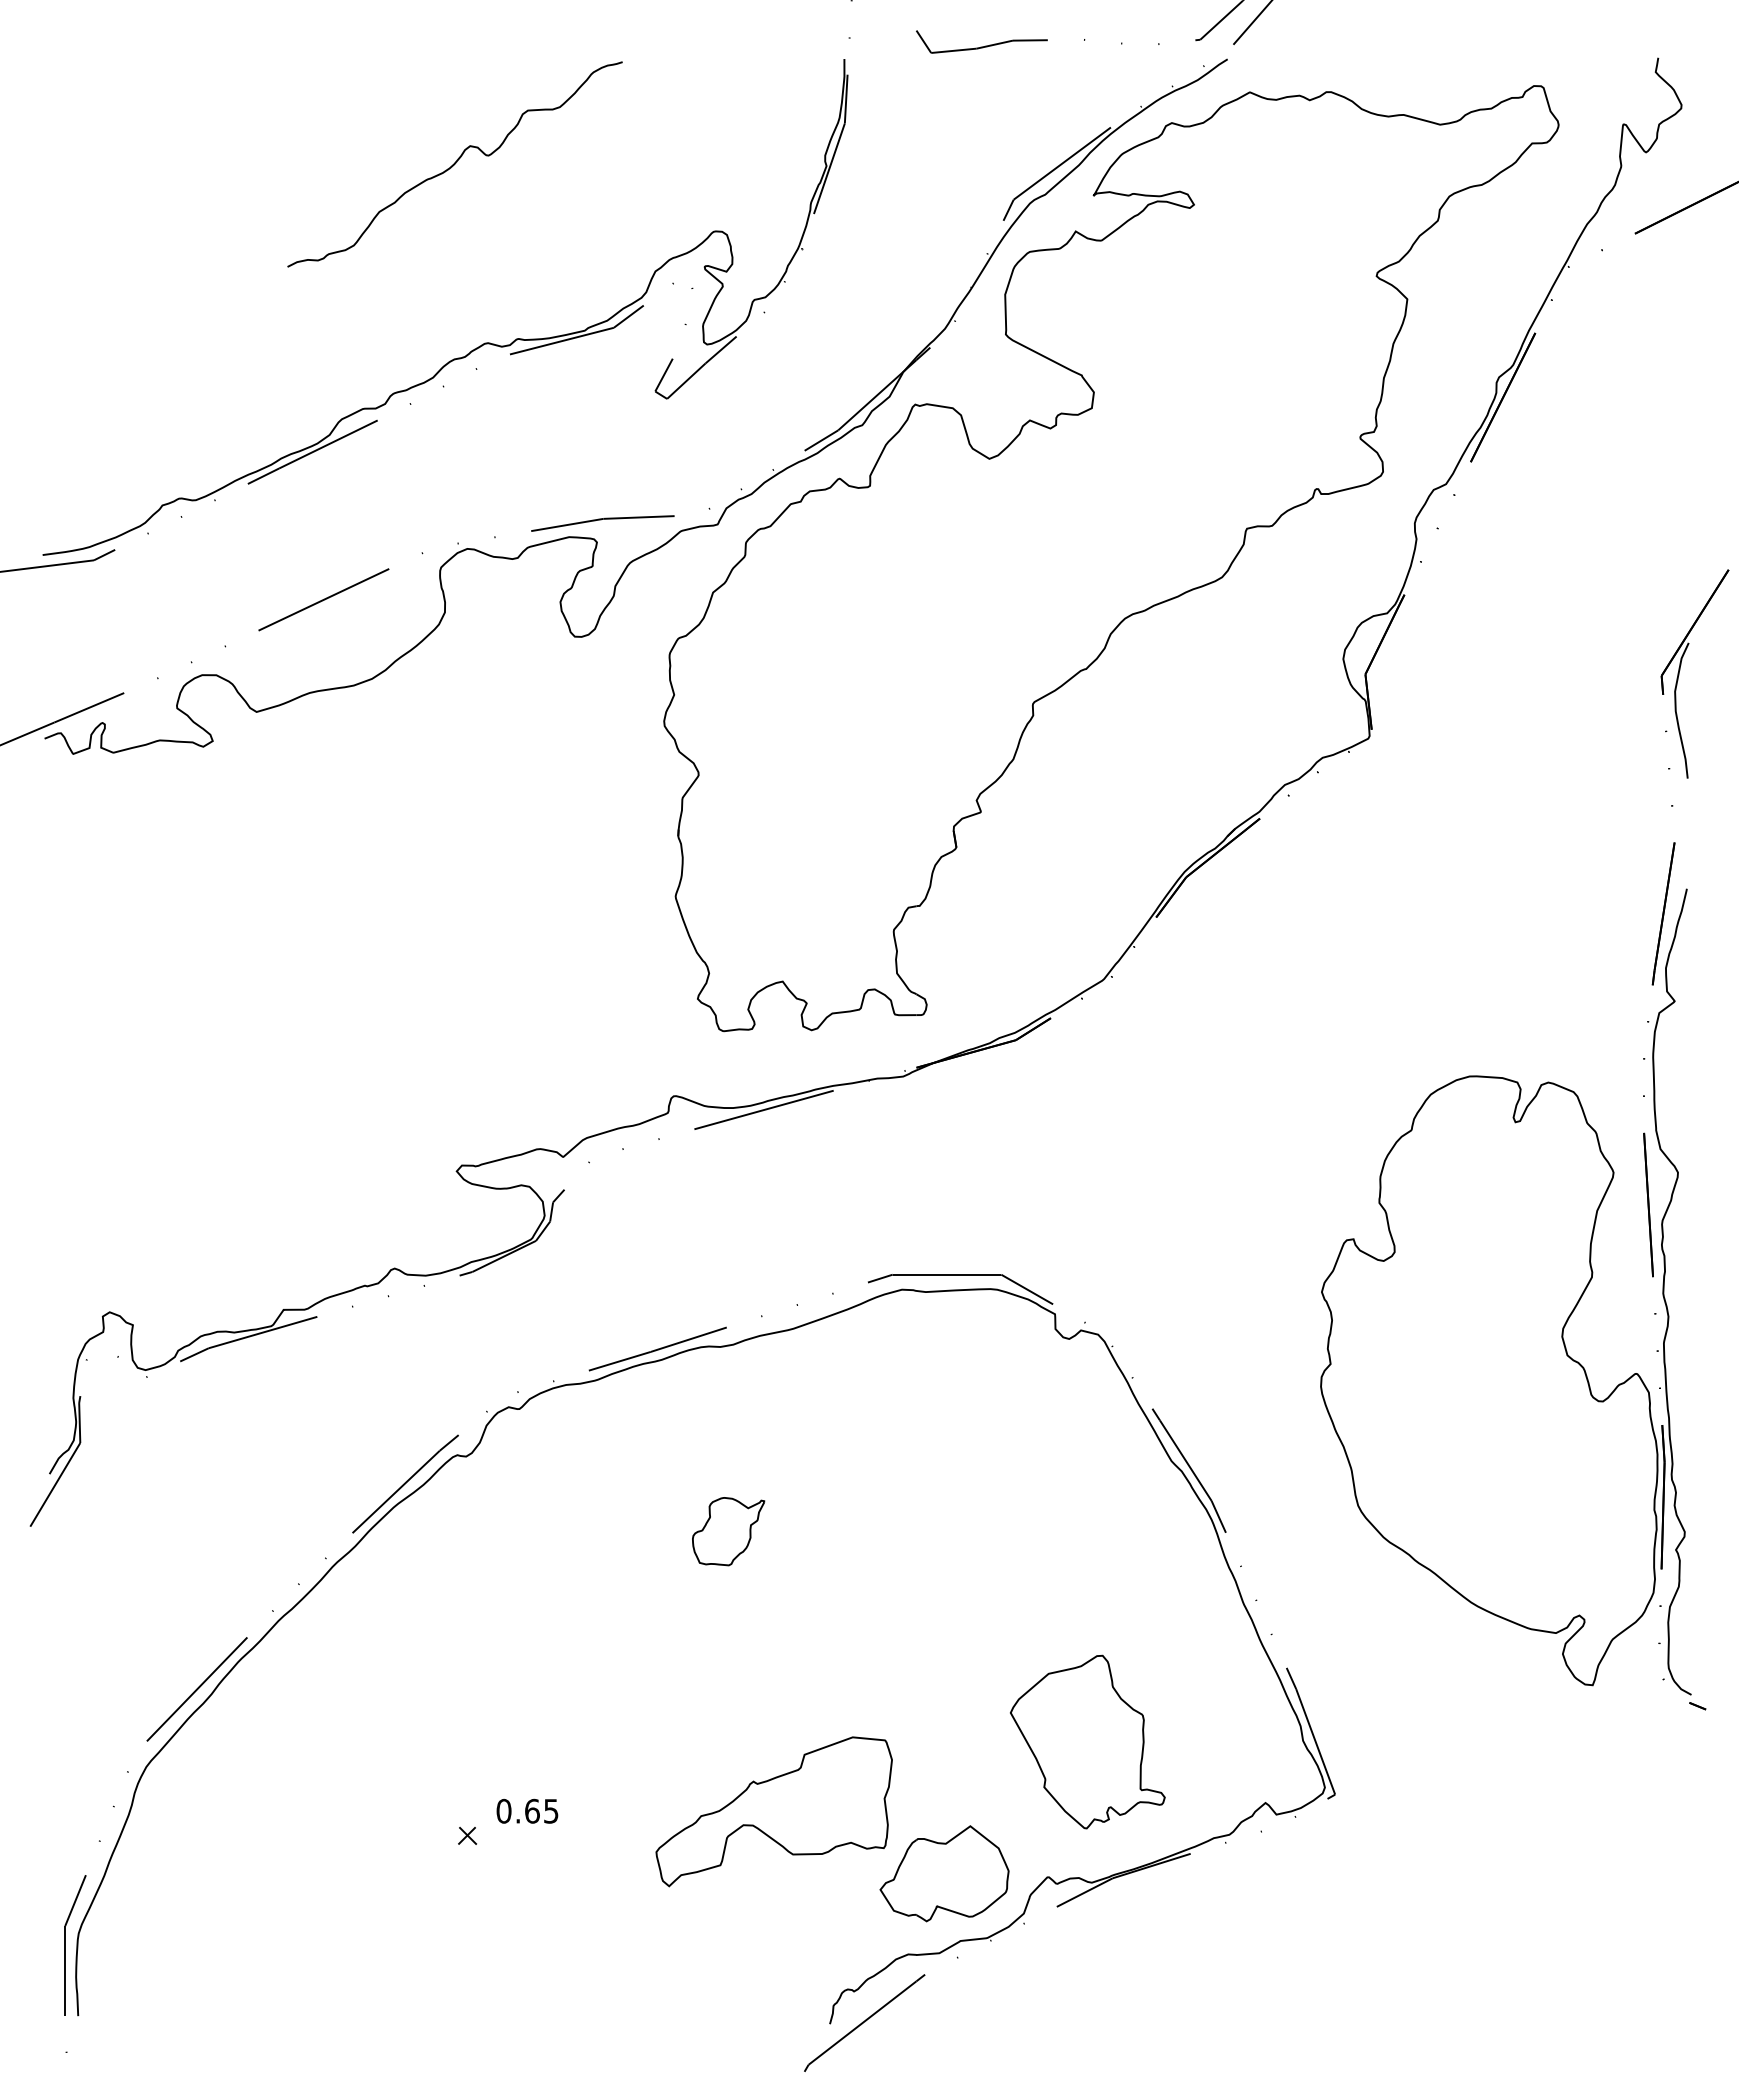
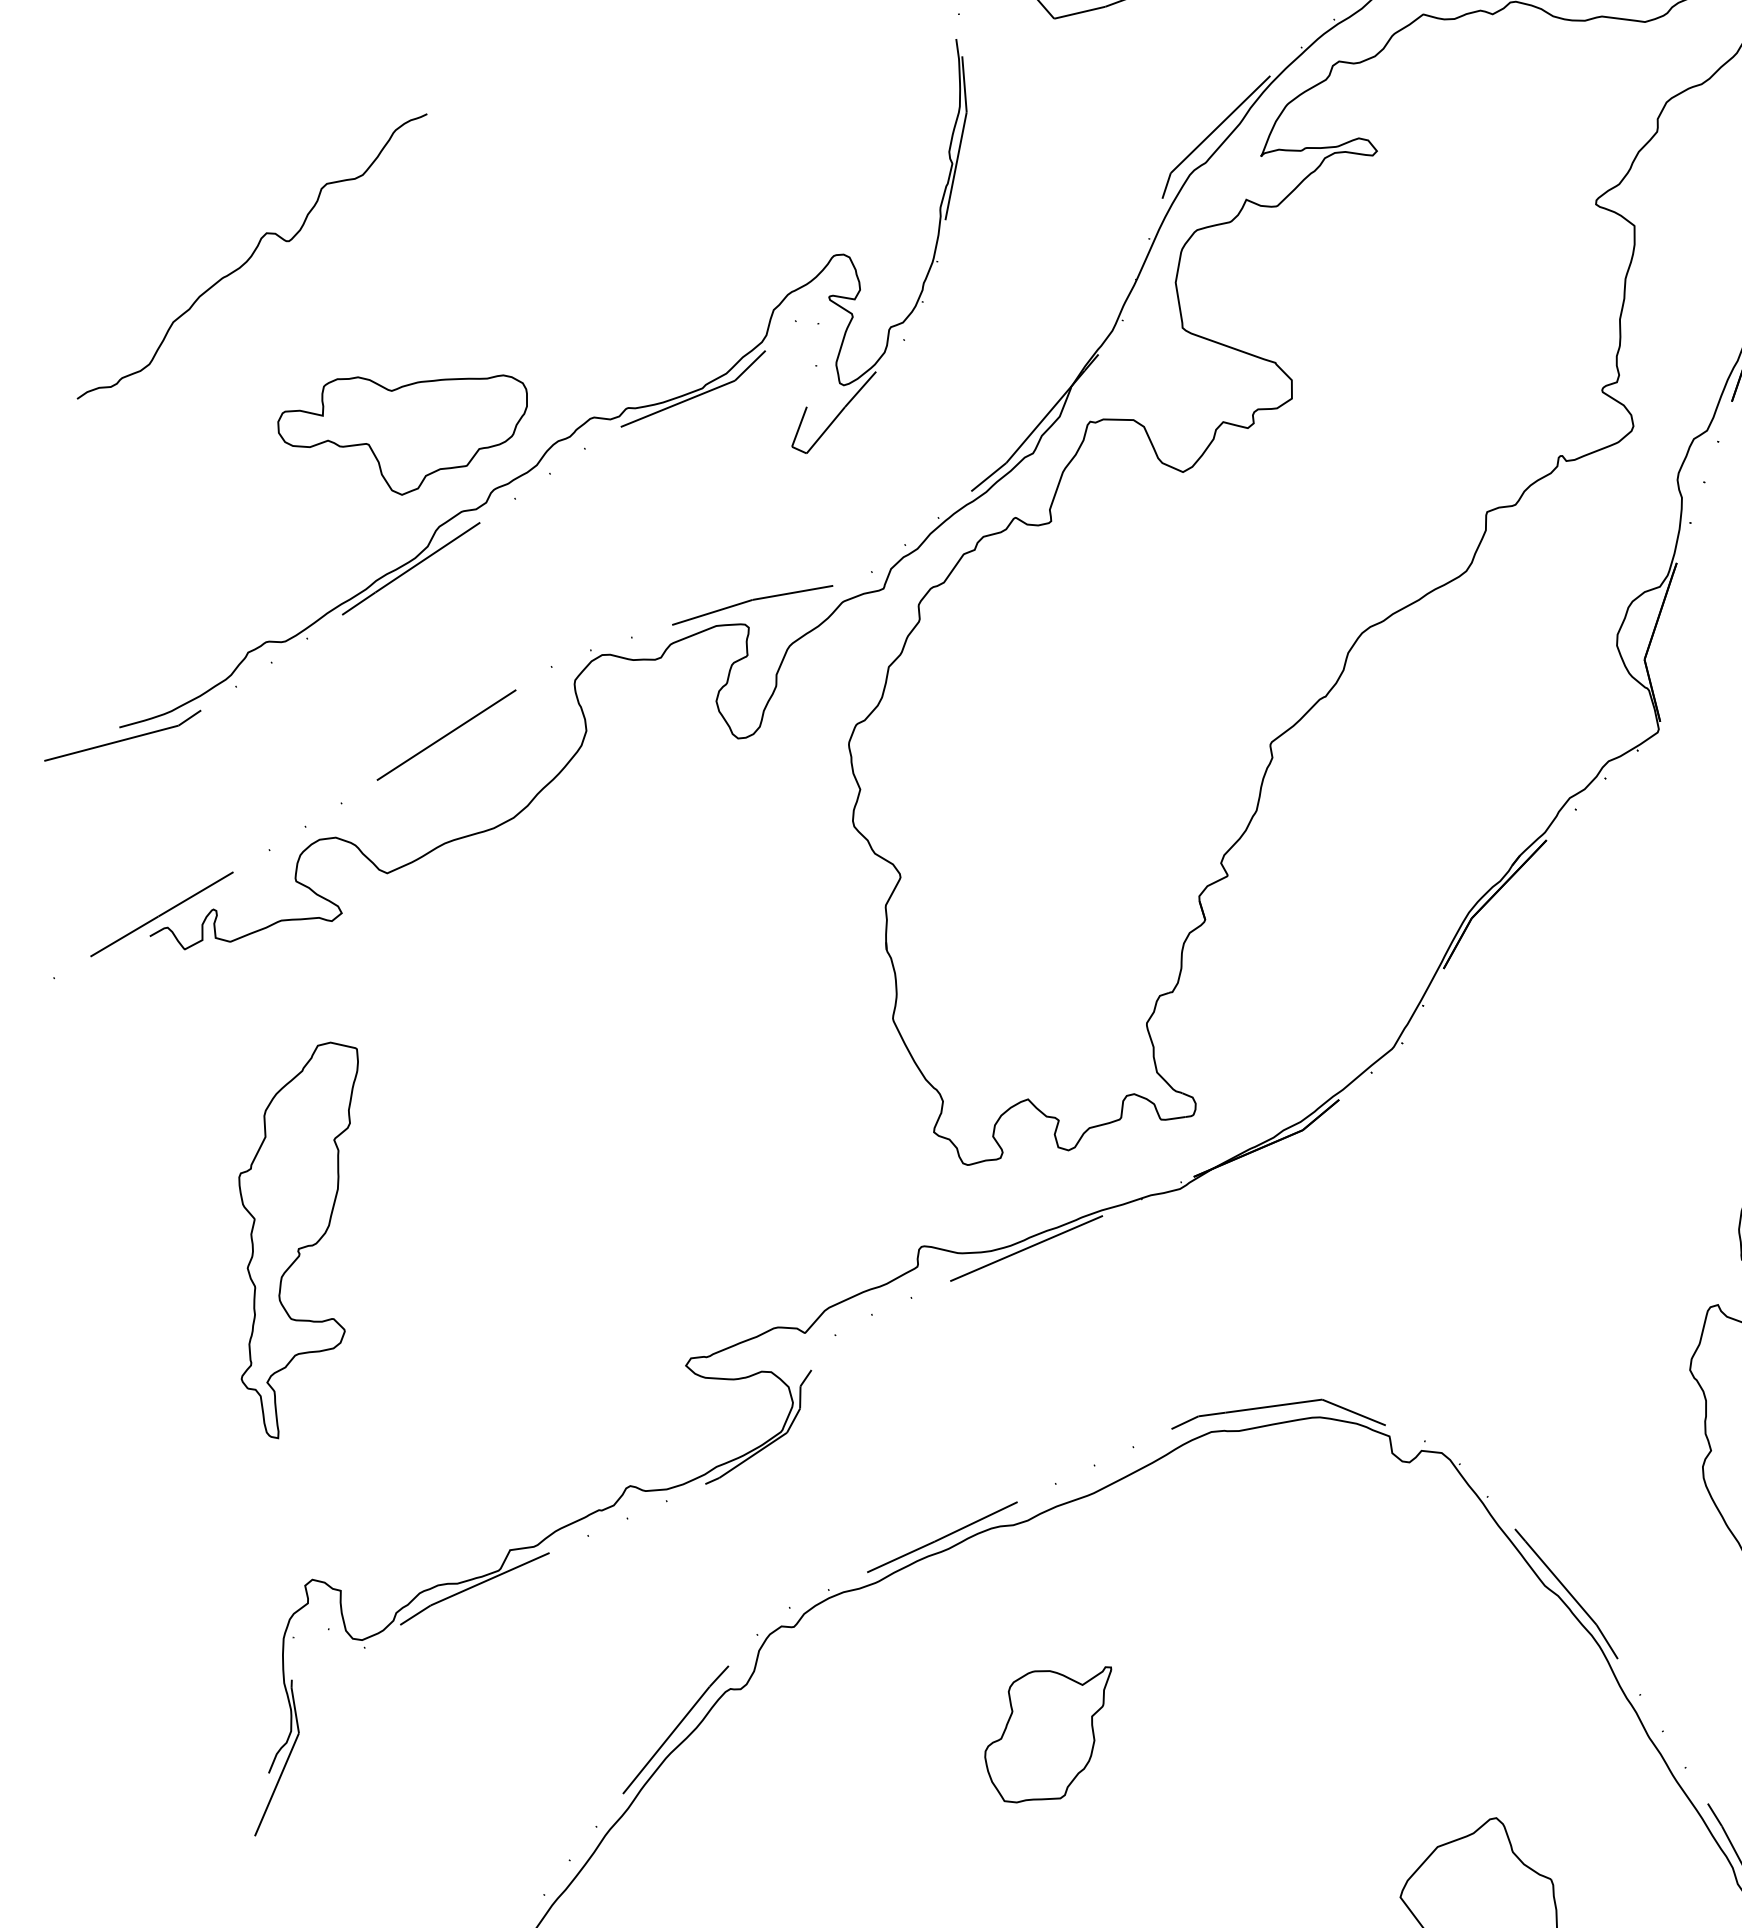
curve: (454, 164) -> (251, 256), moved
part: (323, 333) -> (405, 431), added
part: (140, 1018) -> (302, 1240), added
part: (728, 1531) -> (1051, 1734), size x1.67

